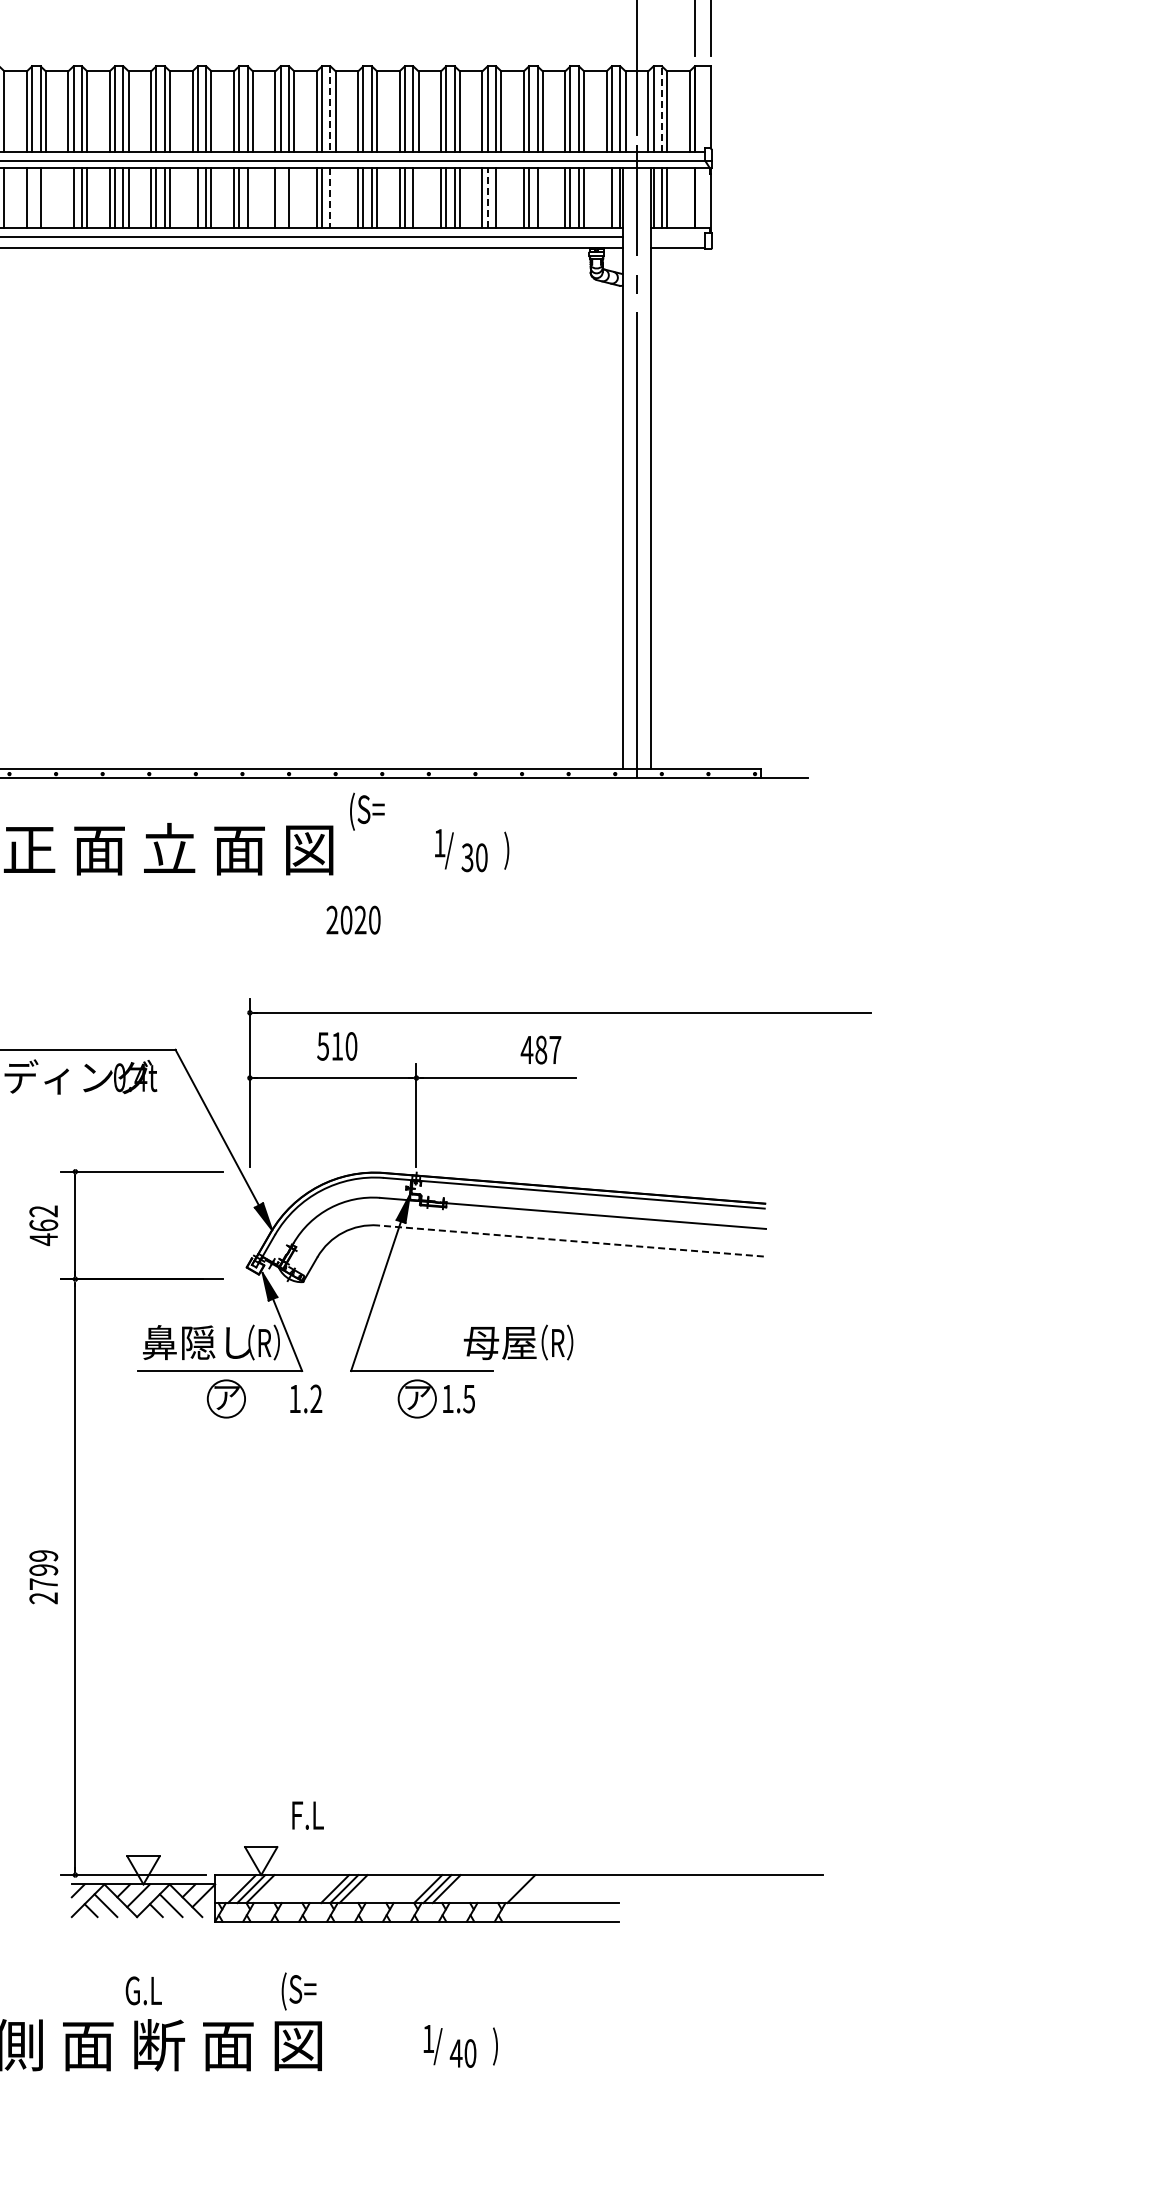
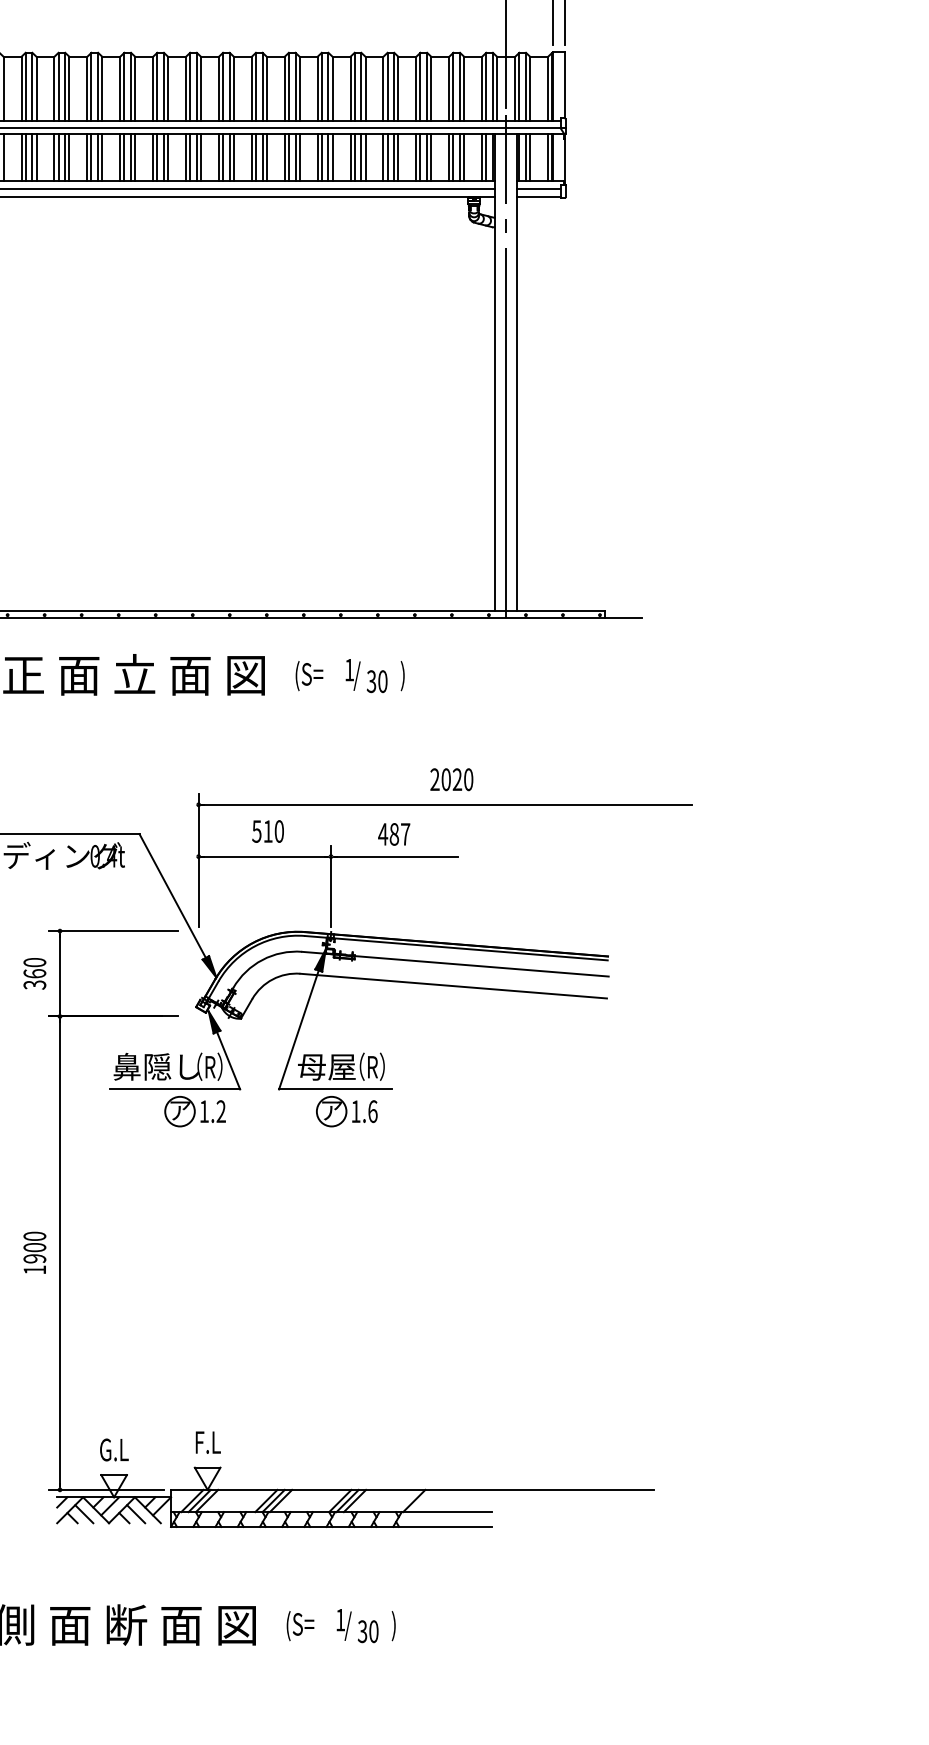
line: (330, 109) -> (262, 87), dashed -> solid
line: (661, 109) -> (525, 87), dashed -> solid
line: (32, 198) -> (25, 157), added
line: (45, 198) -> (36, 157), added
line: (68, 198) -> (54, 157), added
line: (192, 198) -> (153, 157), added
line: (252, 198) -> (200, 157), added
line: (280, 198) -> (222, 157), added
line: (294, 198) -> (234, 157), added
line: (330, 198) -> (262, 157), dashed -> solid
line: (335, 198) -> (266, 157), added
line: (418, 198) -> (332, 157), added
line: (487, 198) -> (387, 157), dashed -> solid
line: (501, 198) -> (398, 157), added
line: (542, 198) -> (431, 157), added
line: (606, 198) -> (481, 157), added
line: (689, 198) -> (547, 157), added
line: (677, 237) -> (538, 188), added
text: (367, 811) -> (309, 675), moved
text: (353, 919) -> (451, 779), moved
text: (540, 1049) -> (393, 833), moved
text: (43, 1225) -> (34, 973), 462 -> 360
line: (570, 1241) -> (453, 986), dashed -> solid
text: (518, 1342) -> (341, 1066), moved
text: (306, 1398) -> (213, 1111), moved
text: (469, 1398) -> (373, 1111), 1.5 -> 1.6
text: (43, 1577) -> (34, 1253), 2799 -> 1900
text: (307, 1815) -> (207, 1442), moved
text: (143, 1990) -> (114, 1449), moved
text: (298, 1991) -> (300, 1626), moved
text: (455, 2053) -> (362, 1631), 40 -> 30

